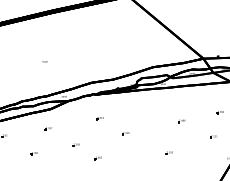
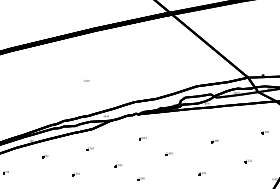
part: (181, 121) -> (214, 141), moved
part: (212, 137) -> (247, 161), moved
part: (168, 152) -> (201, 173), moved

